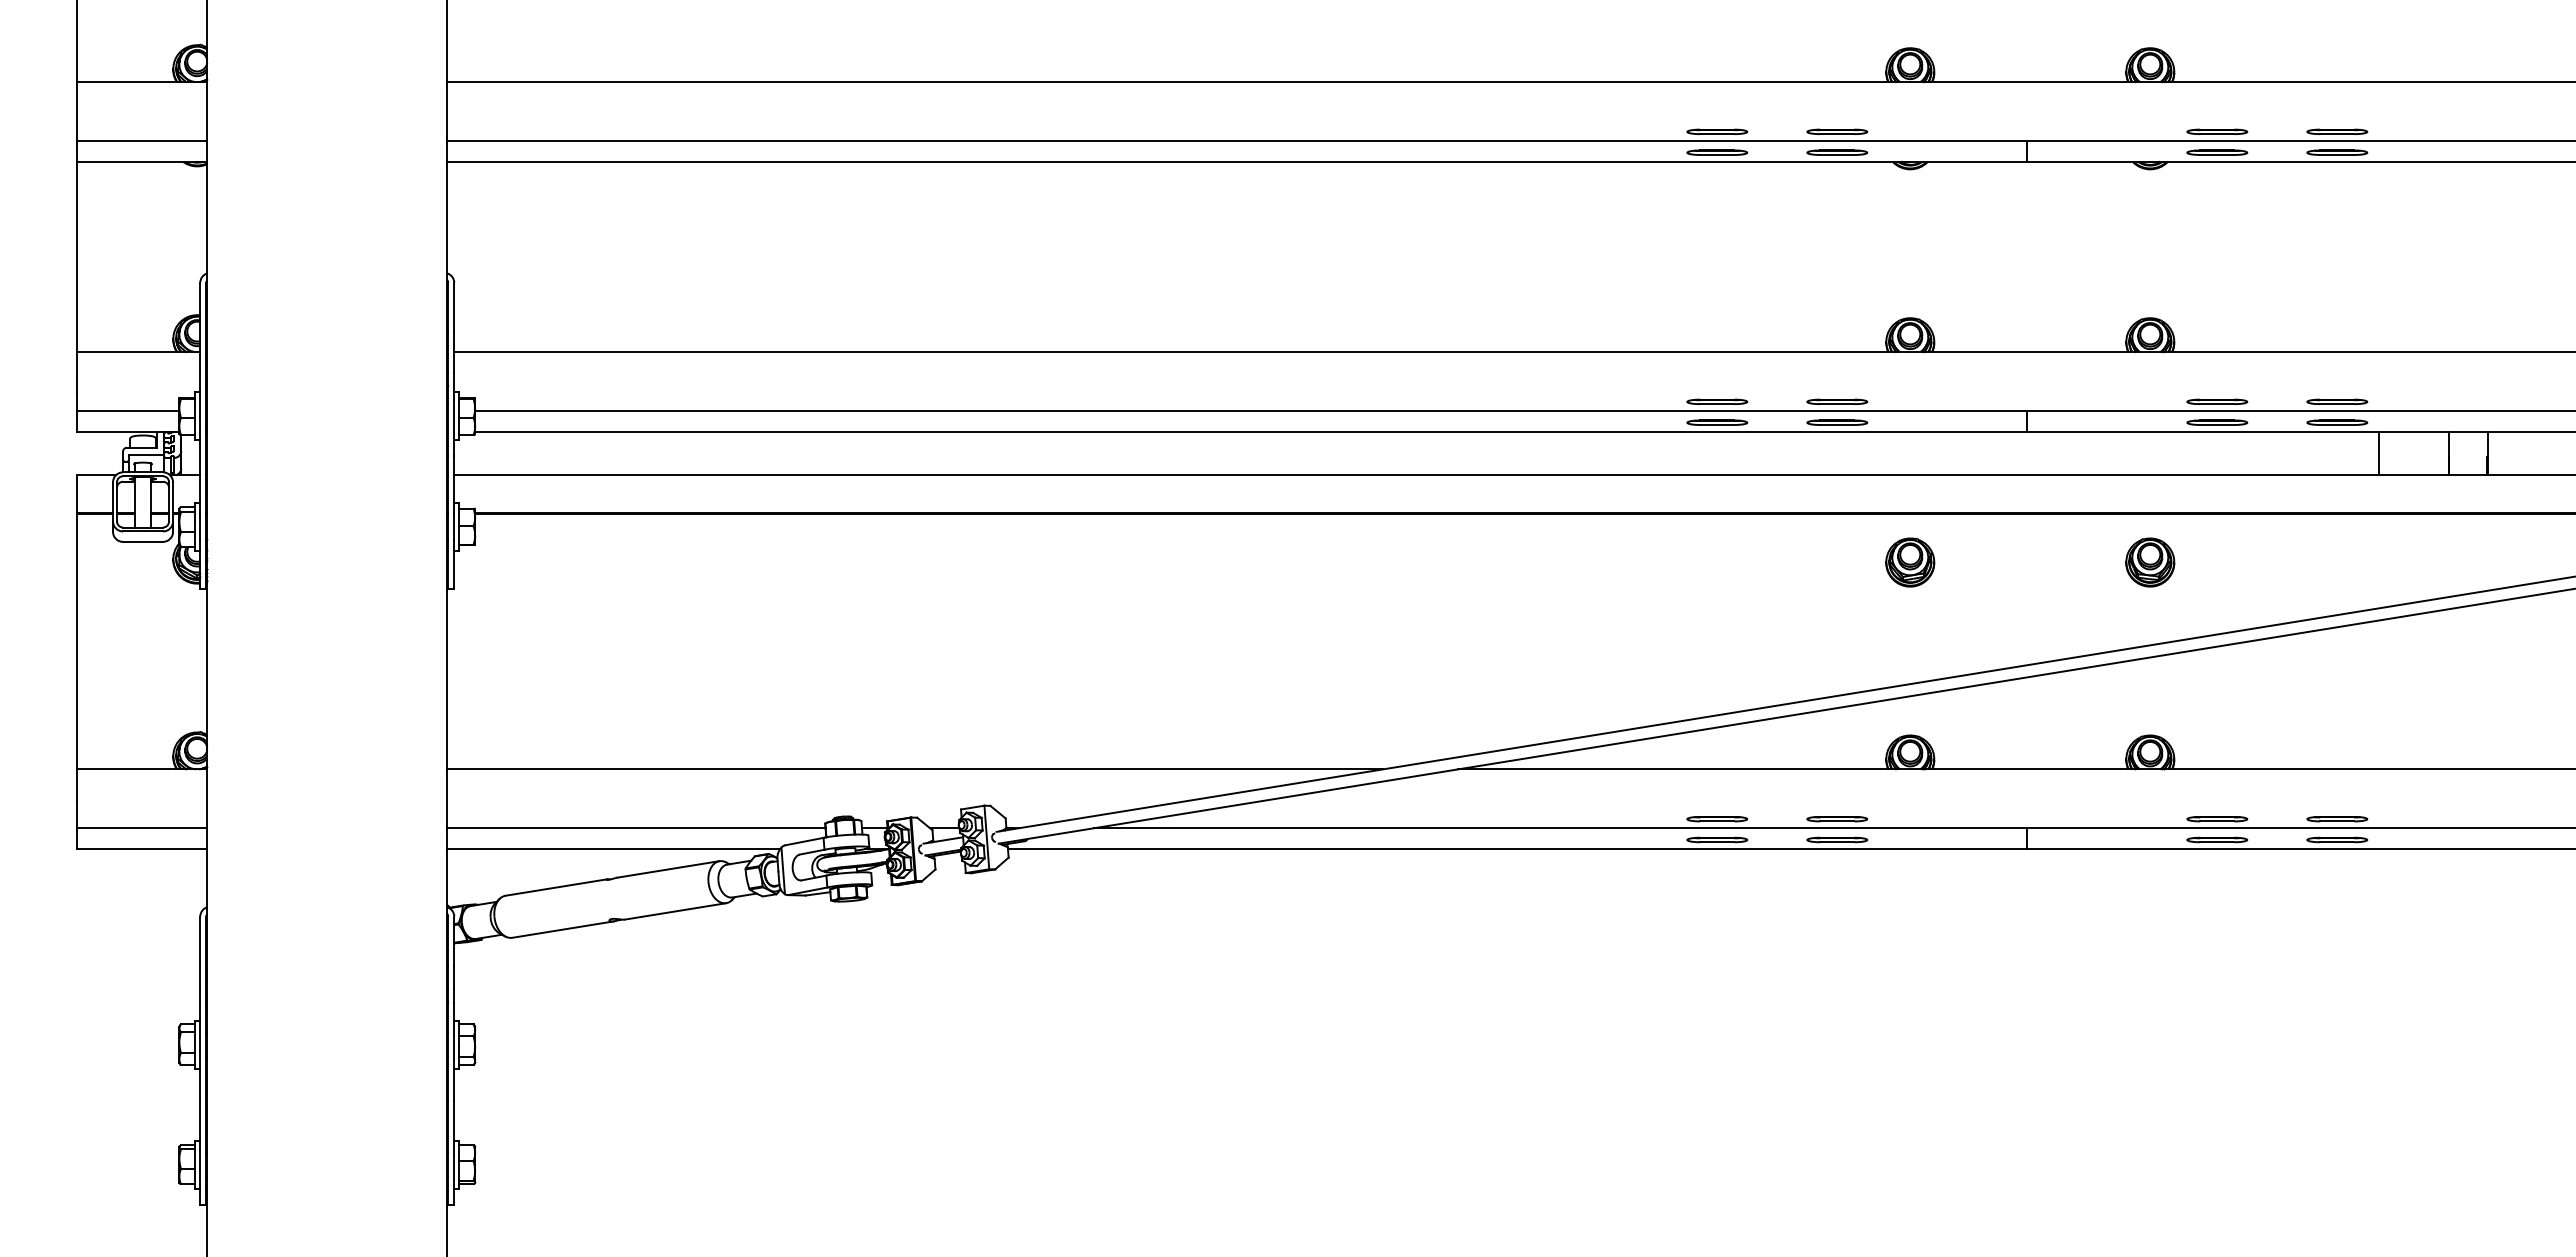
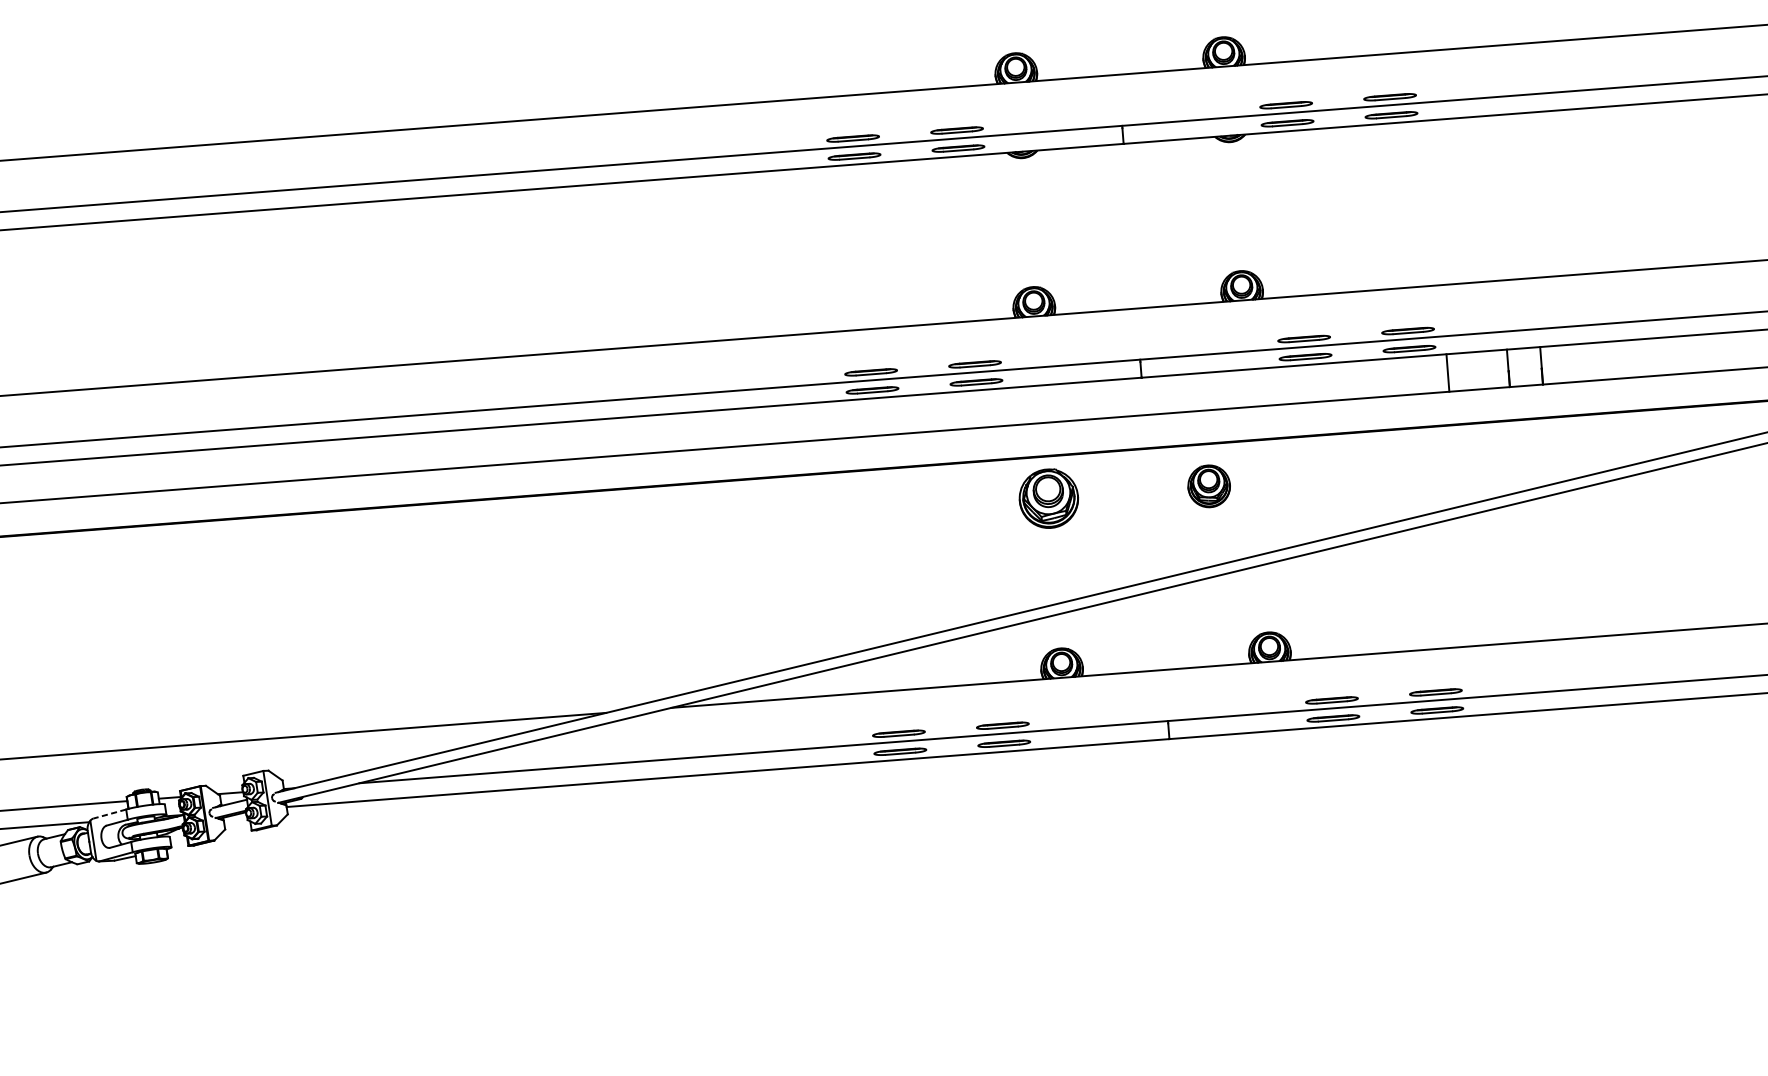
part: (1910, 562) -> (1049, 498), size x1.4
part: (2150, 562) -> (1209, 486), moved
line: (804, 841) -> (109, 813), solid -> dashed

